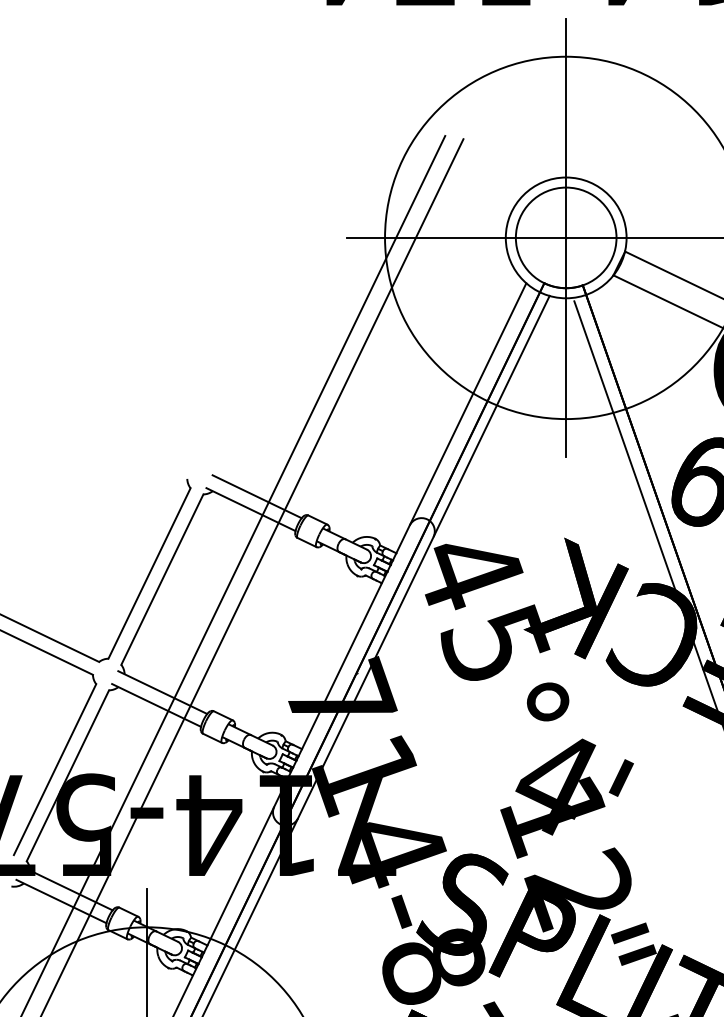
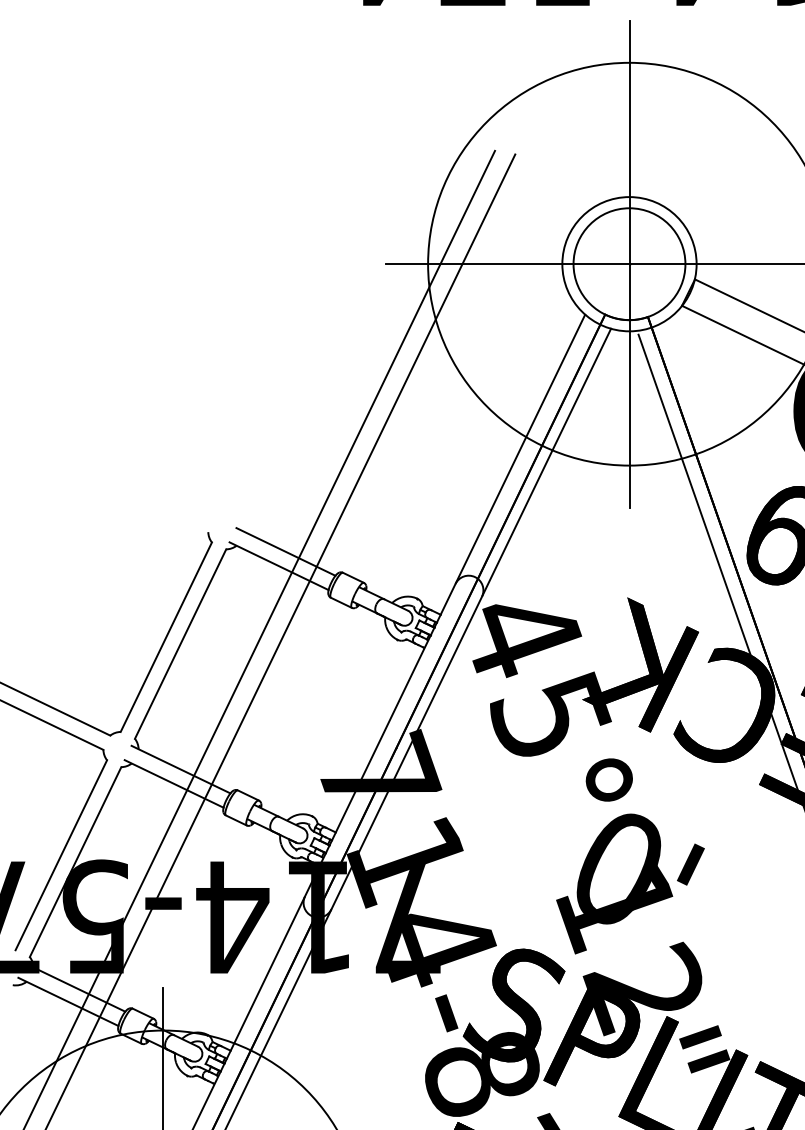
text: (555, 783) -> (617, 870), 4' -> 0'

